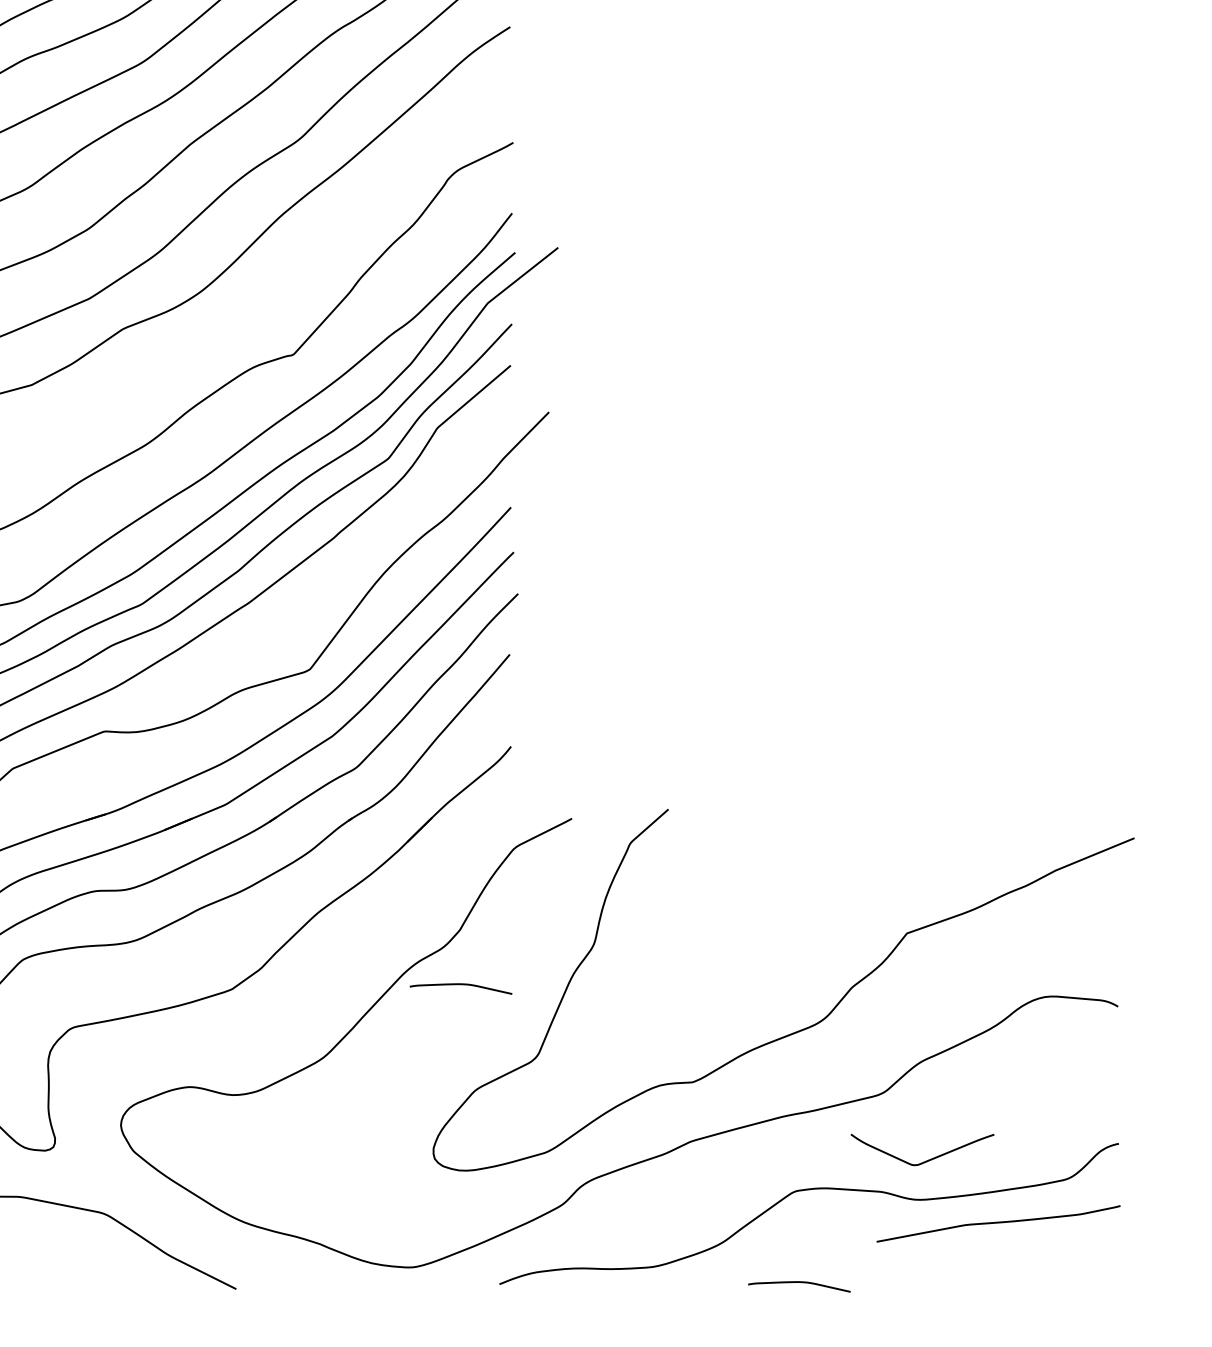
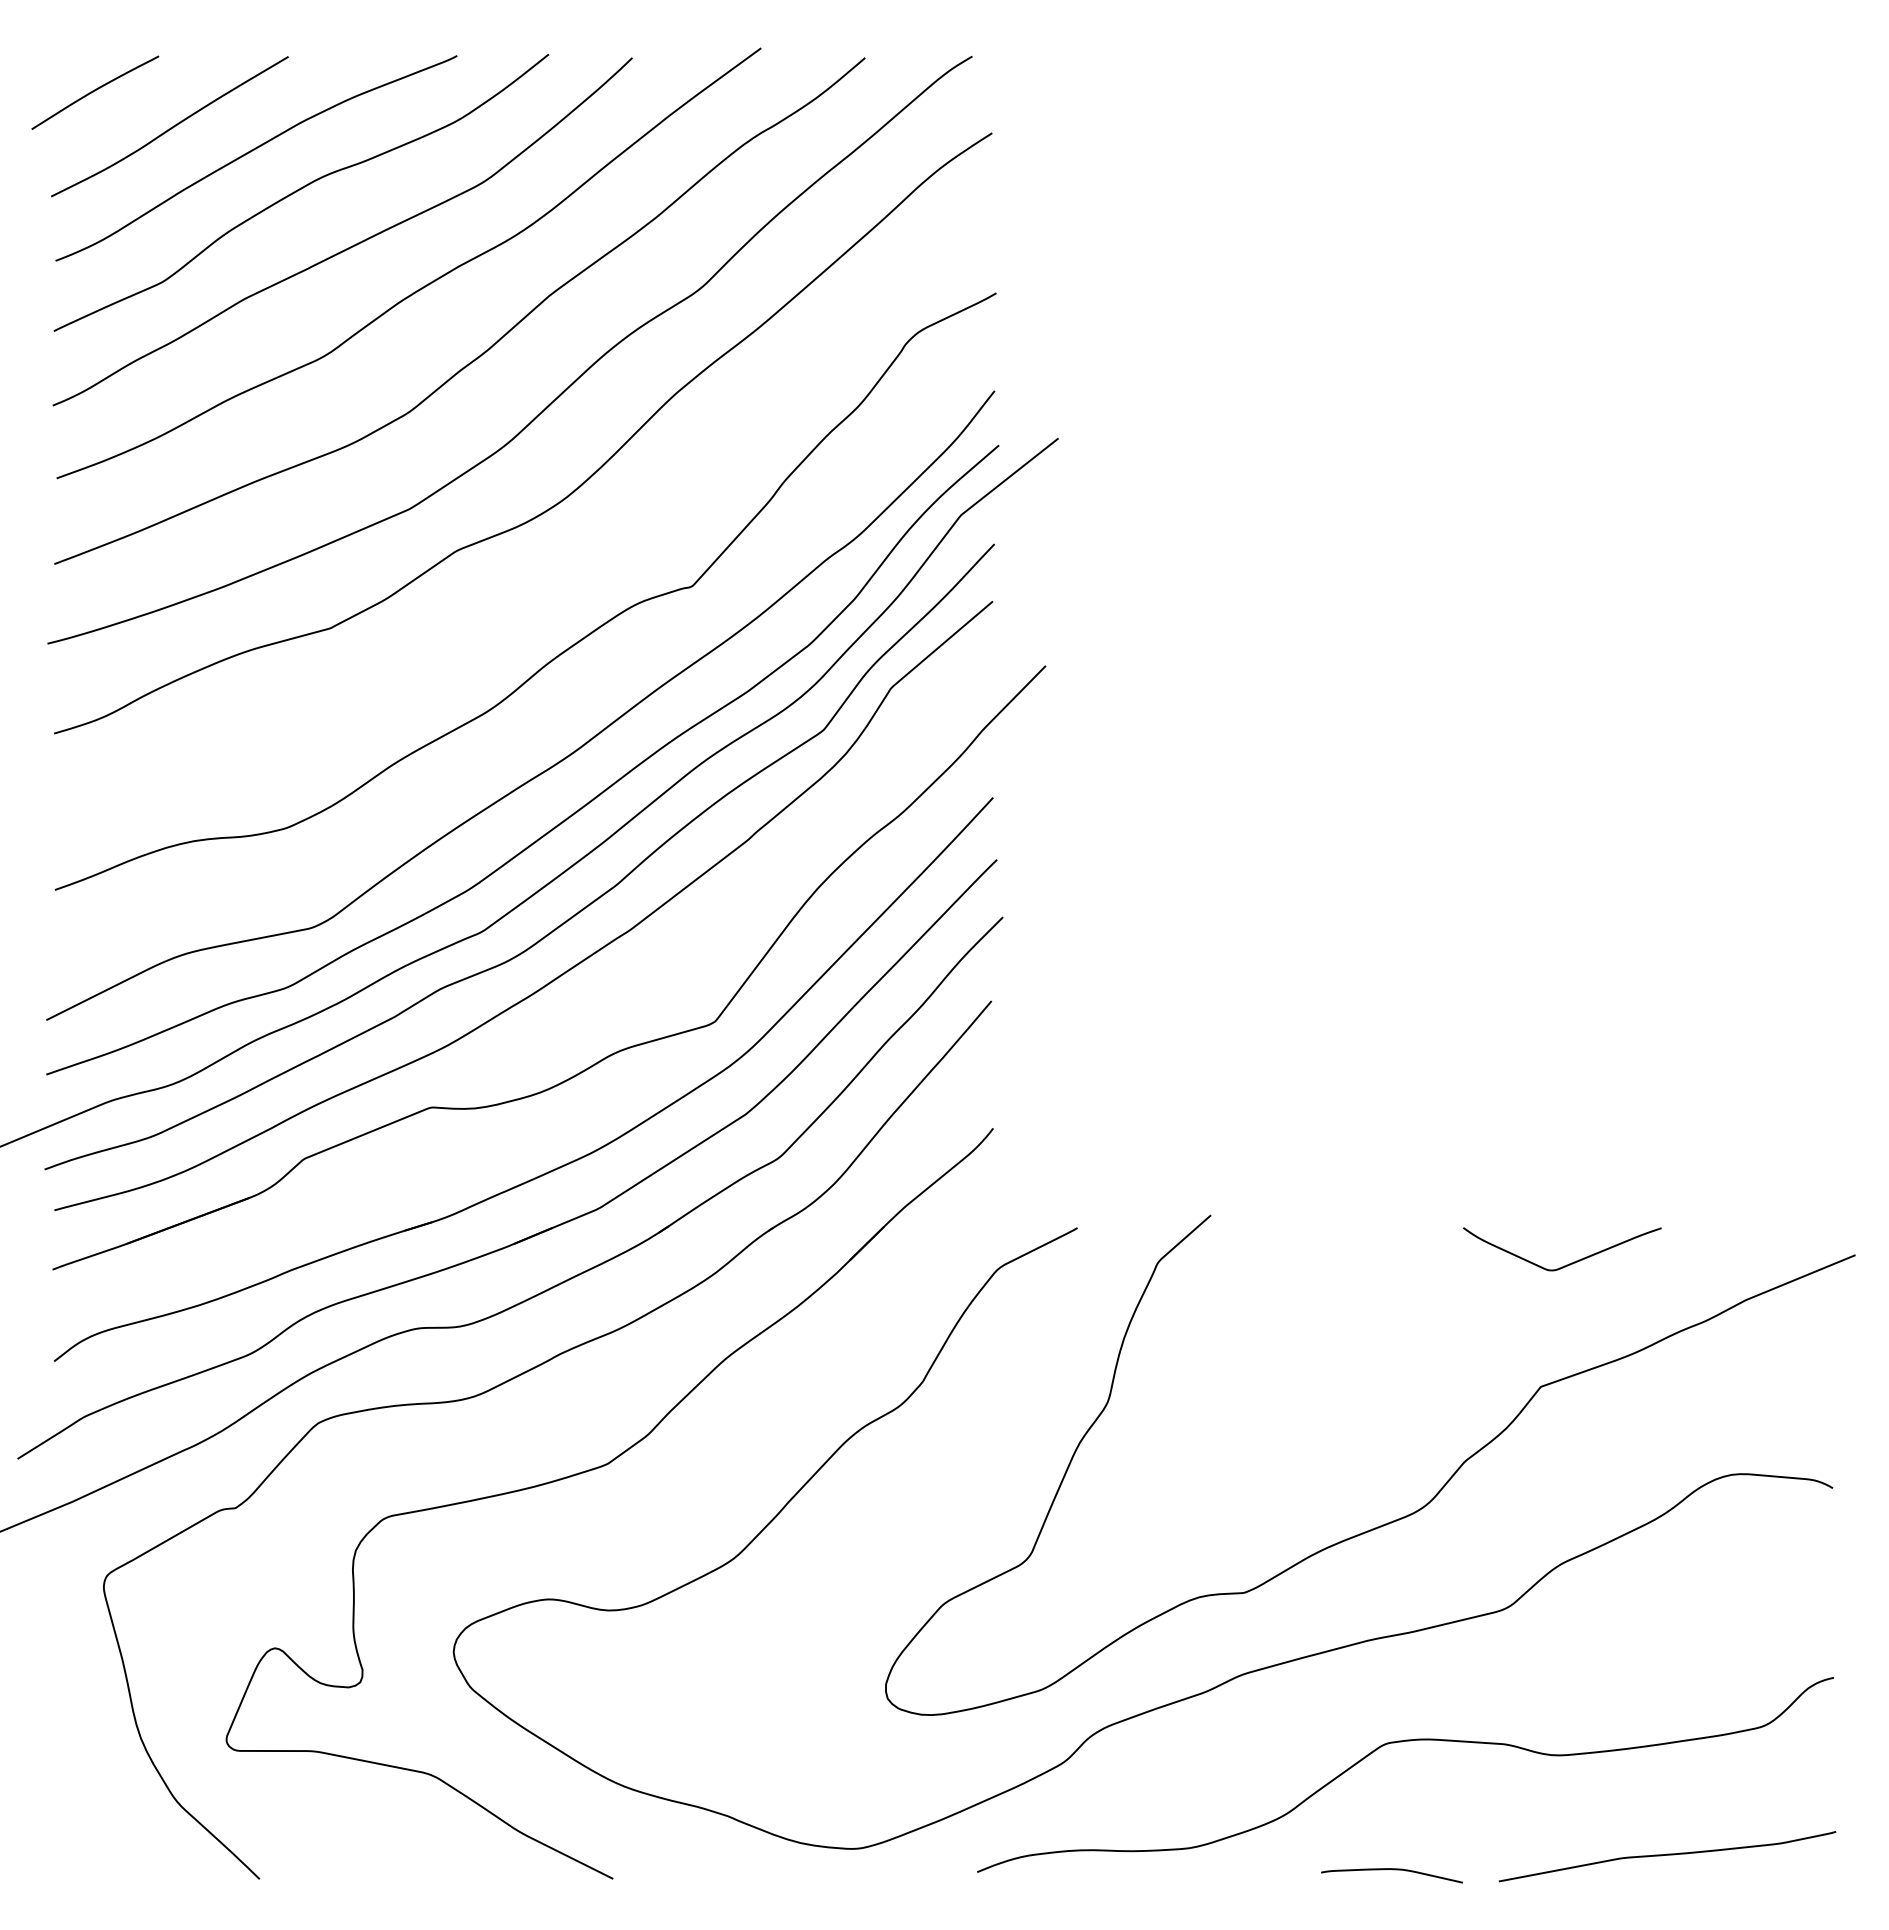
curve: (461, 985) -> (924, 1458), removed
curve: (925, 1160) -> (1566, 1264), moved
curve: (998, 1223) -> (1667, 1855), moved

